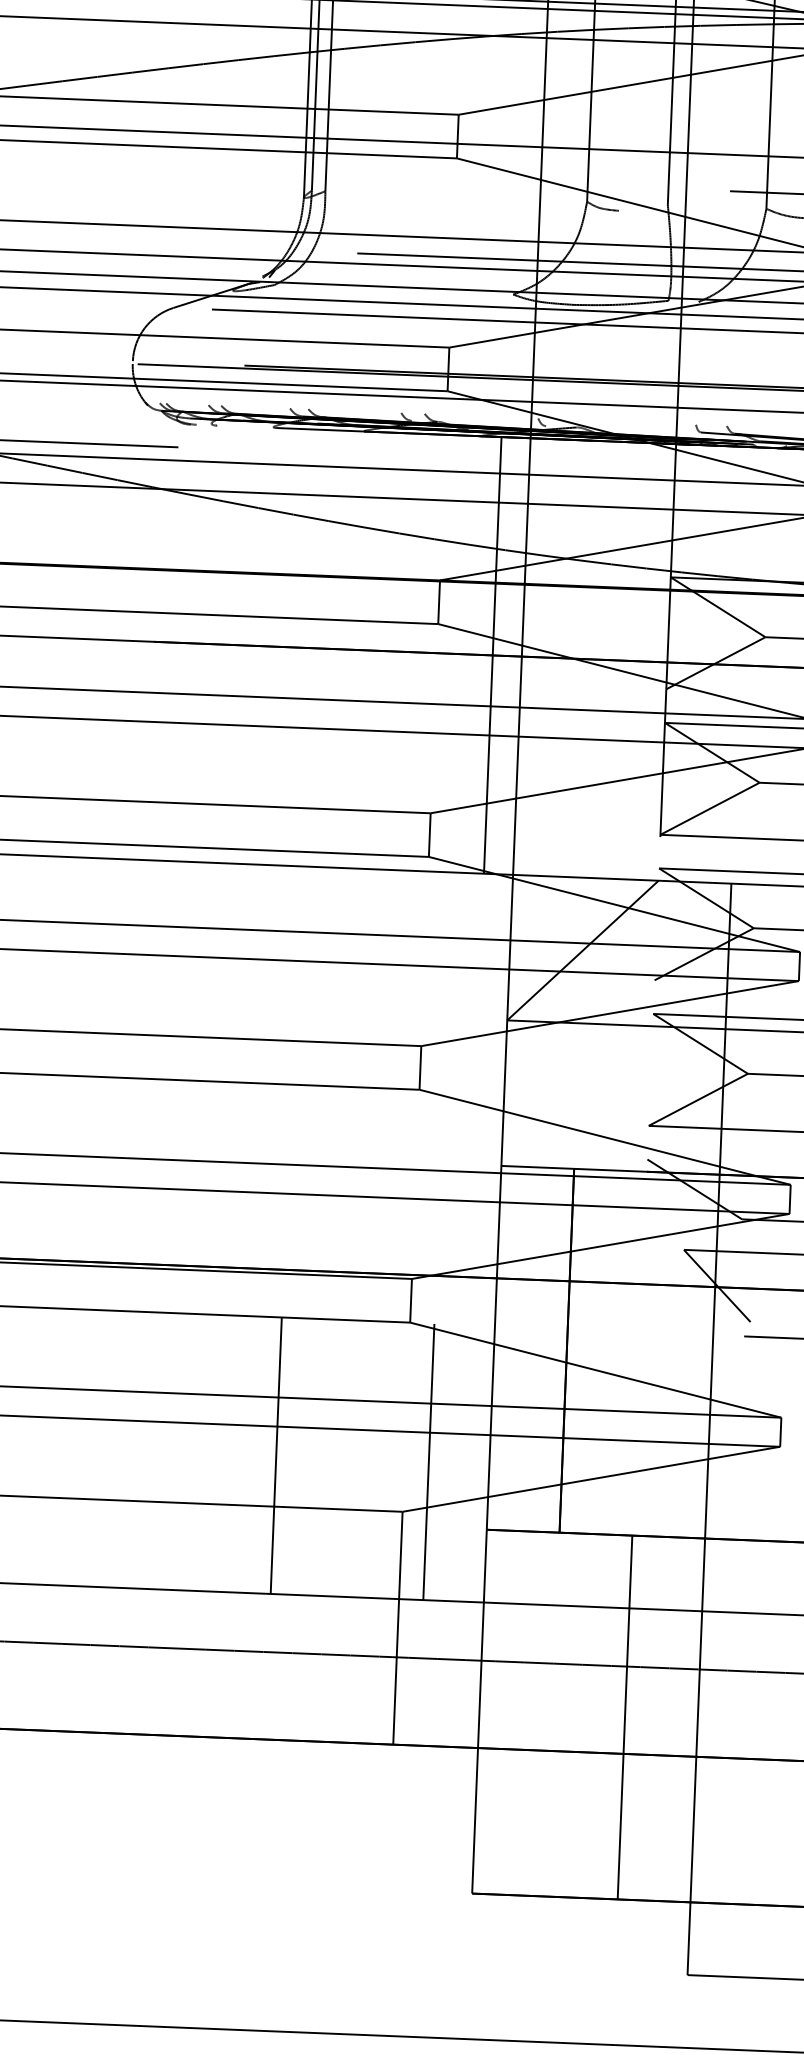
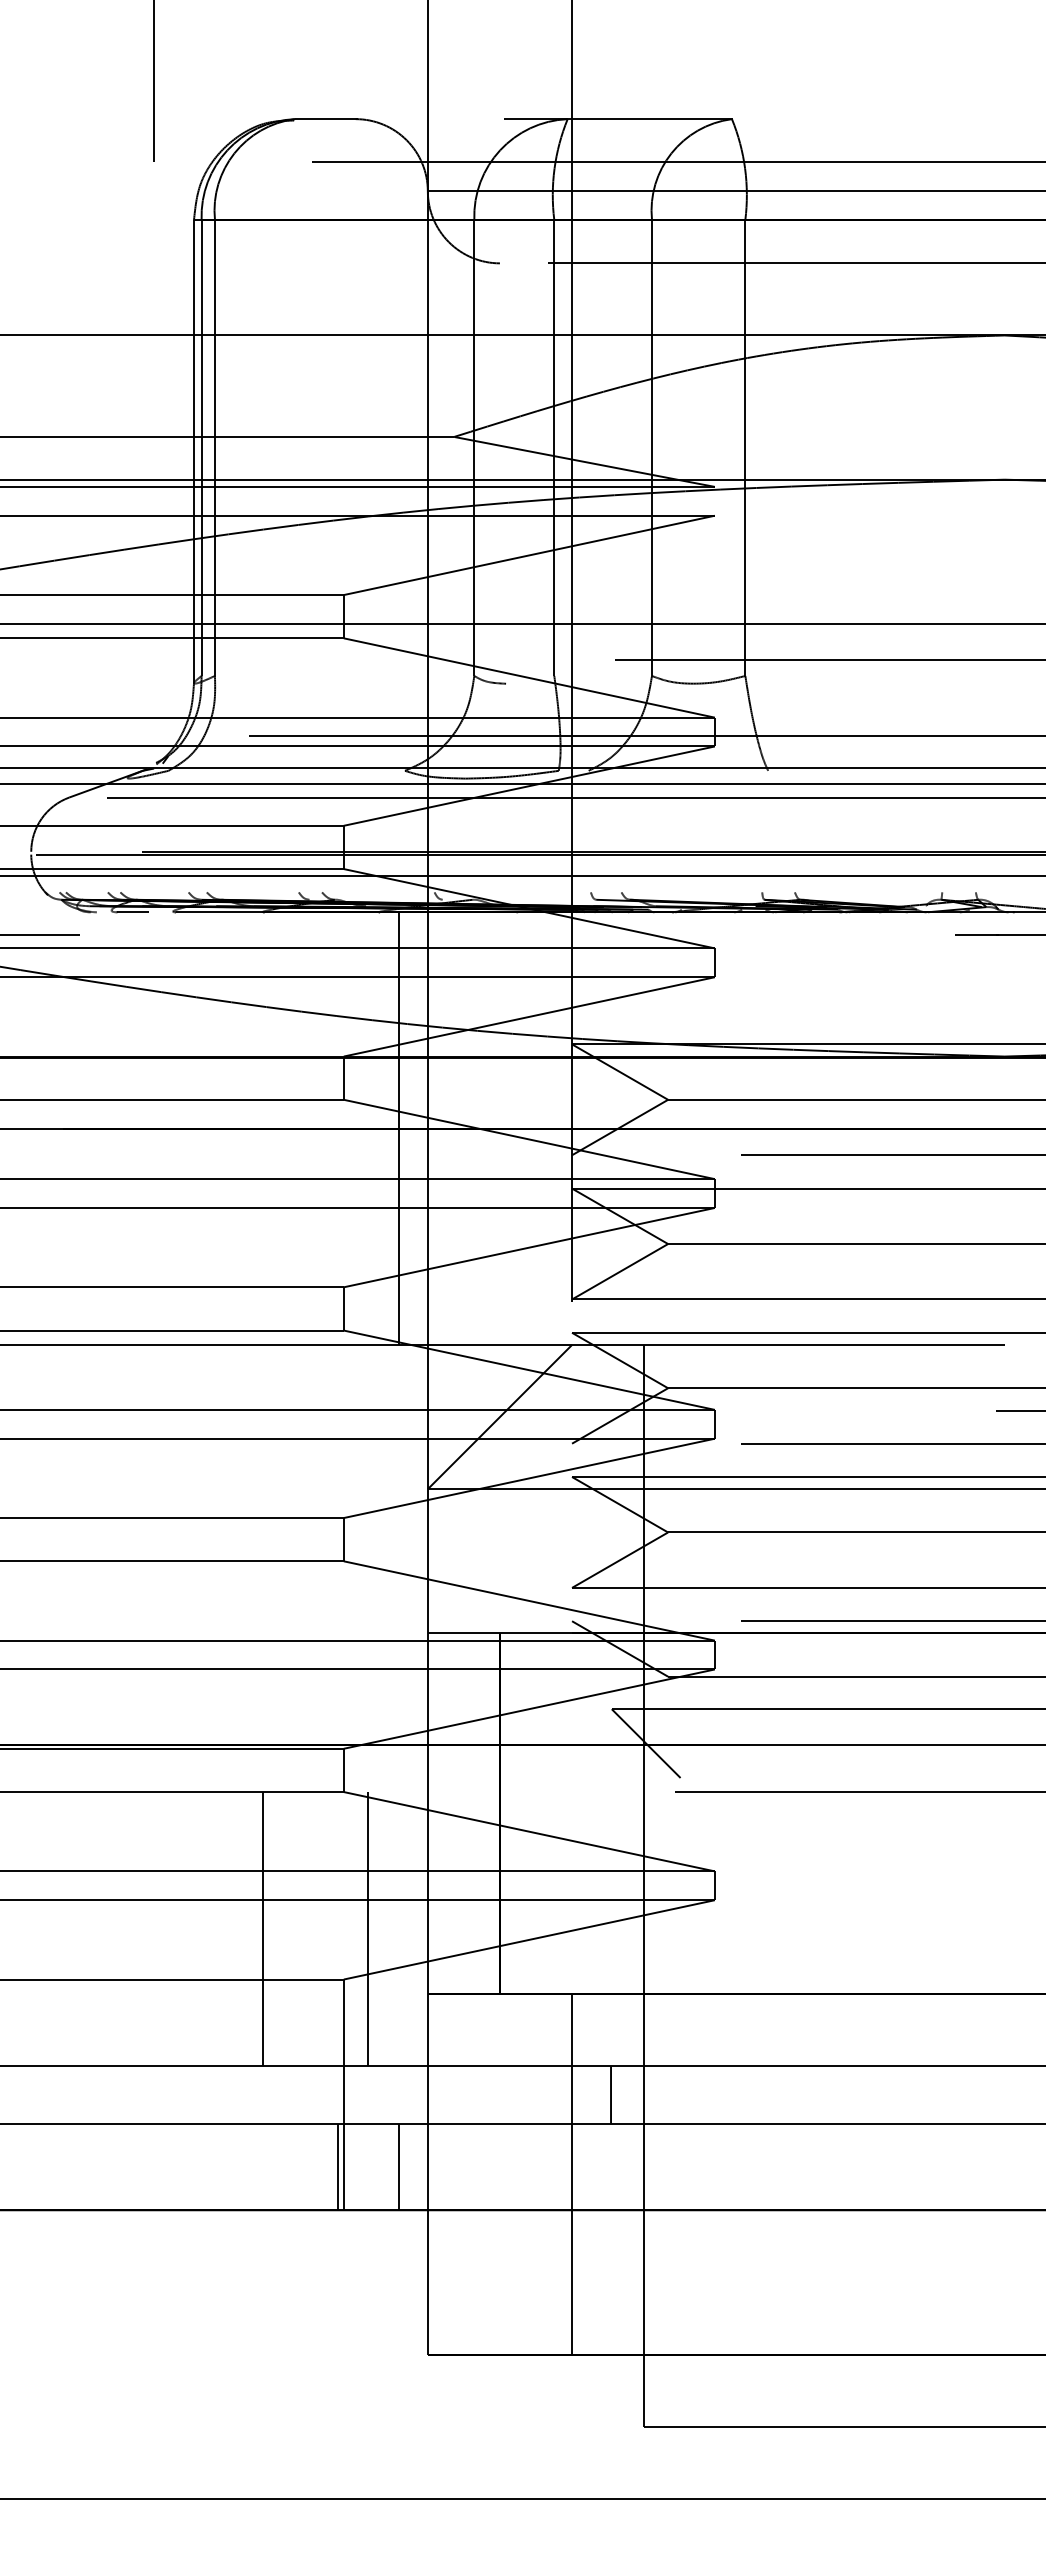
line: (232, 426) -> (132, 912), added
line: (276, 1456) -> (262, 1929), moved
line: (668, 1638) -> (611, 2094), added
line: (388, 1700) -> (337, 2166), added
line: (451, 1702) -> (399, 2166), added

